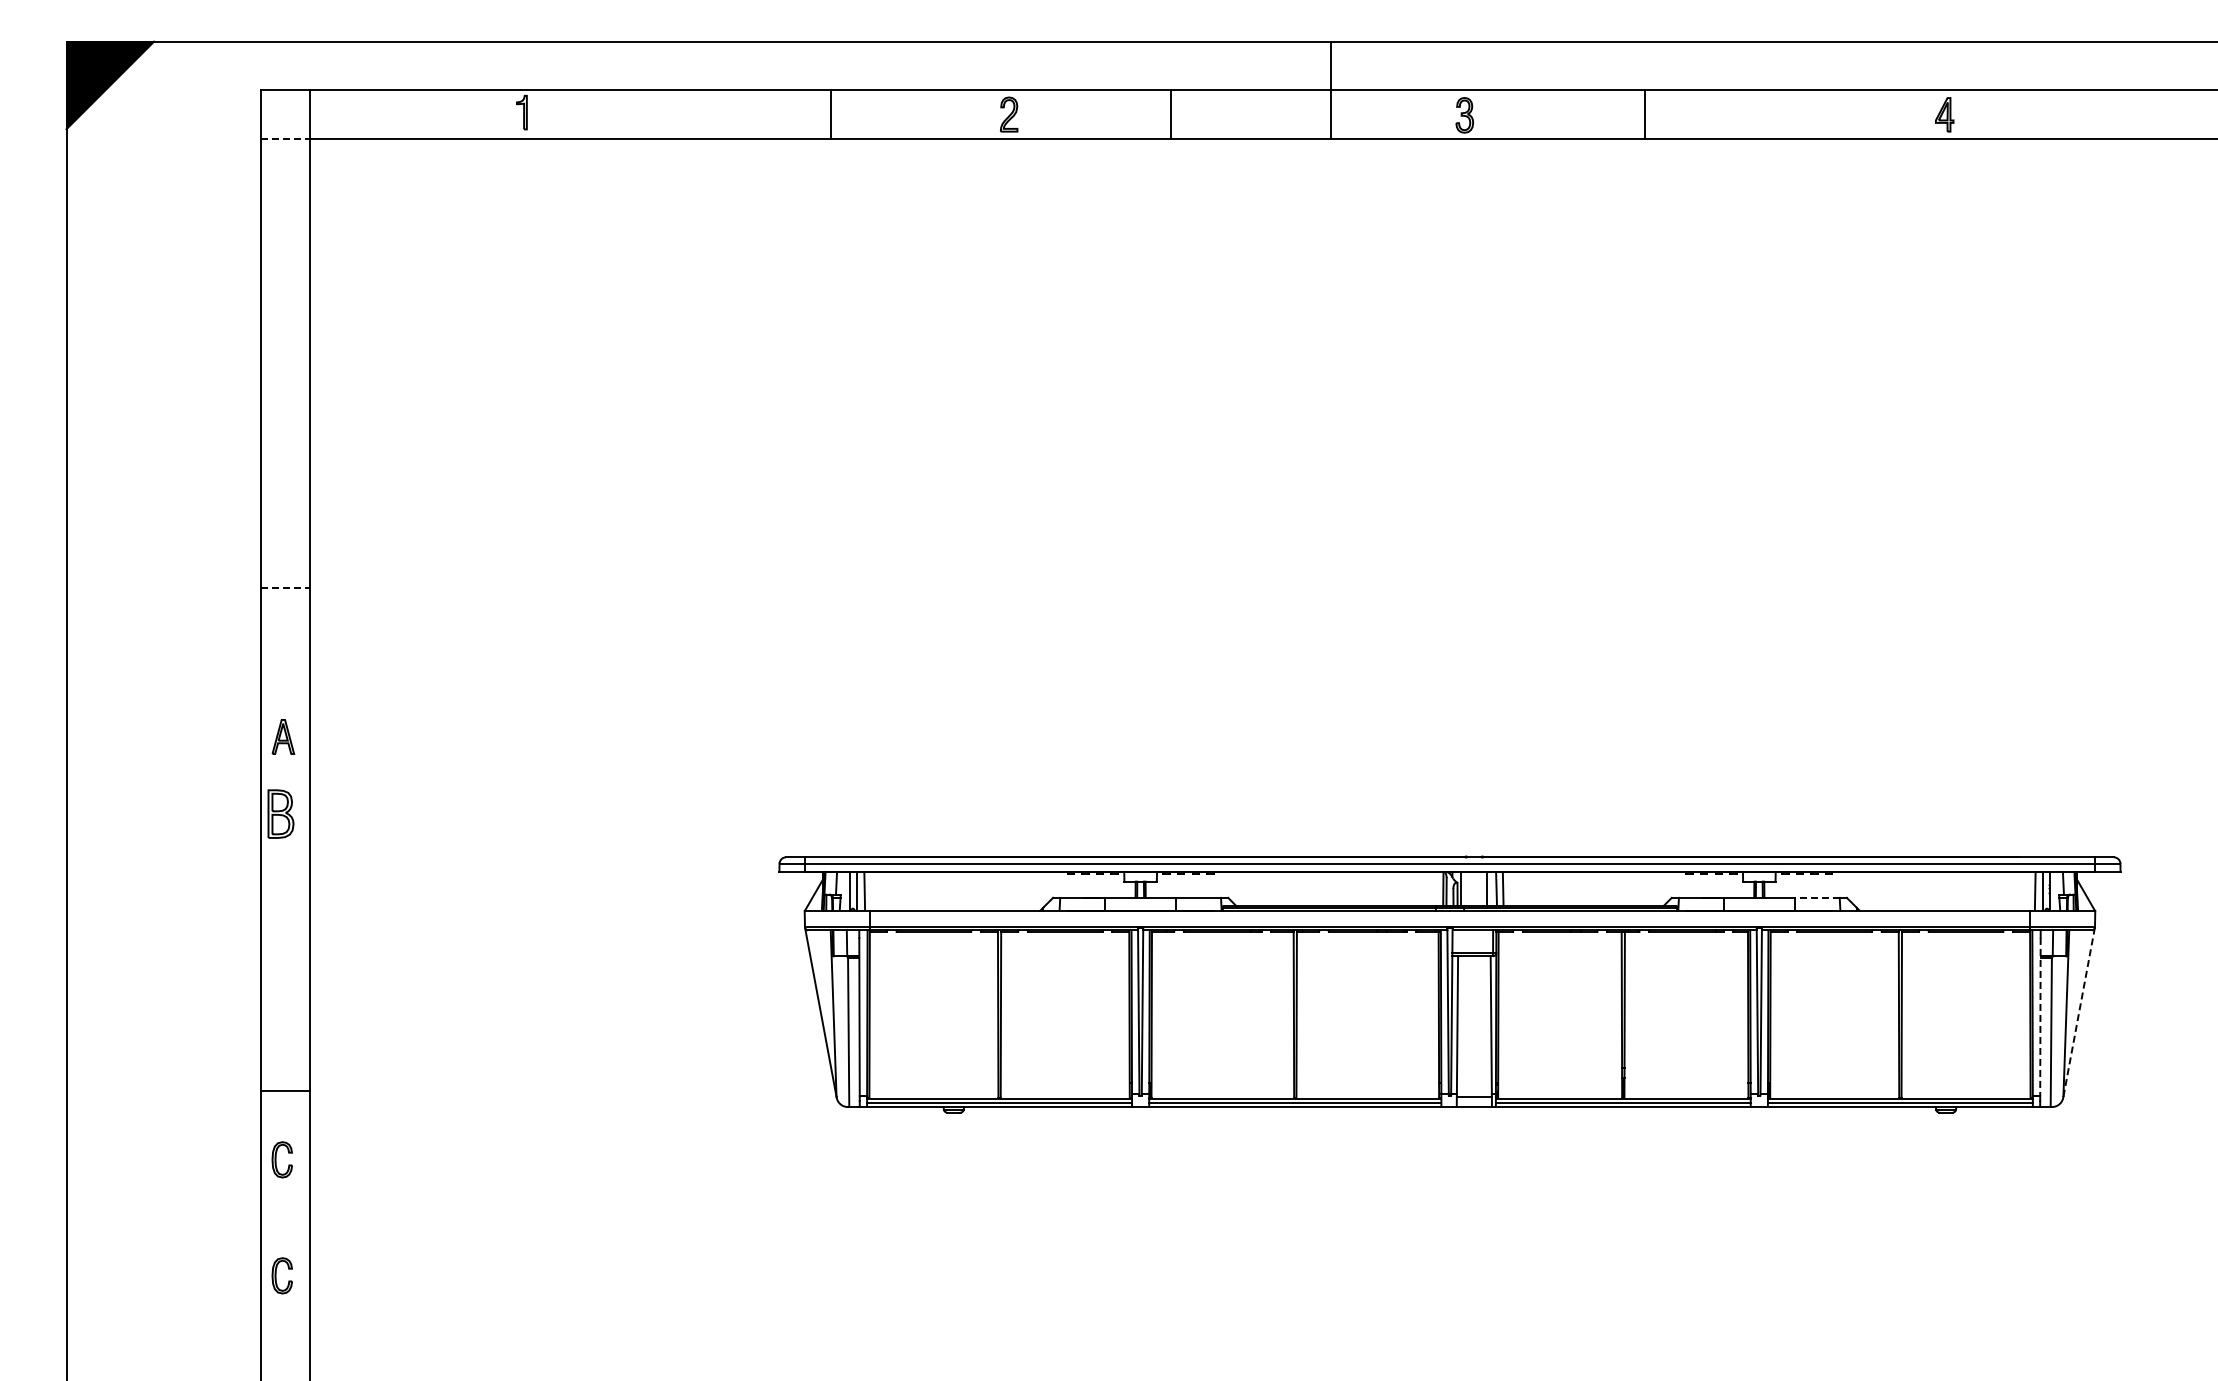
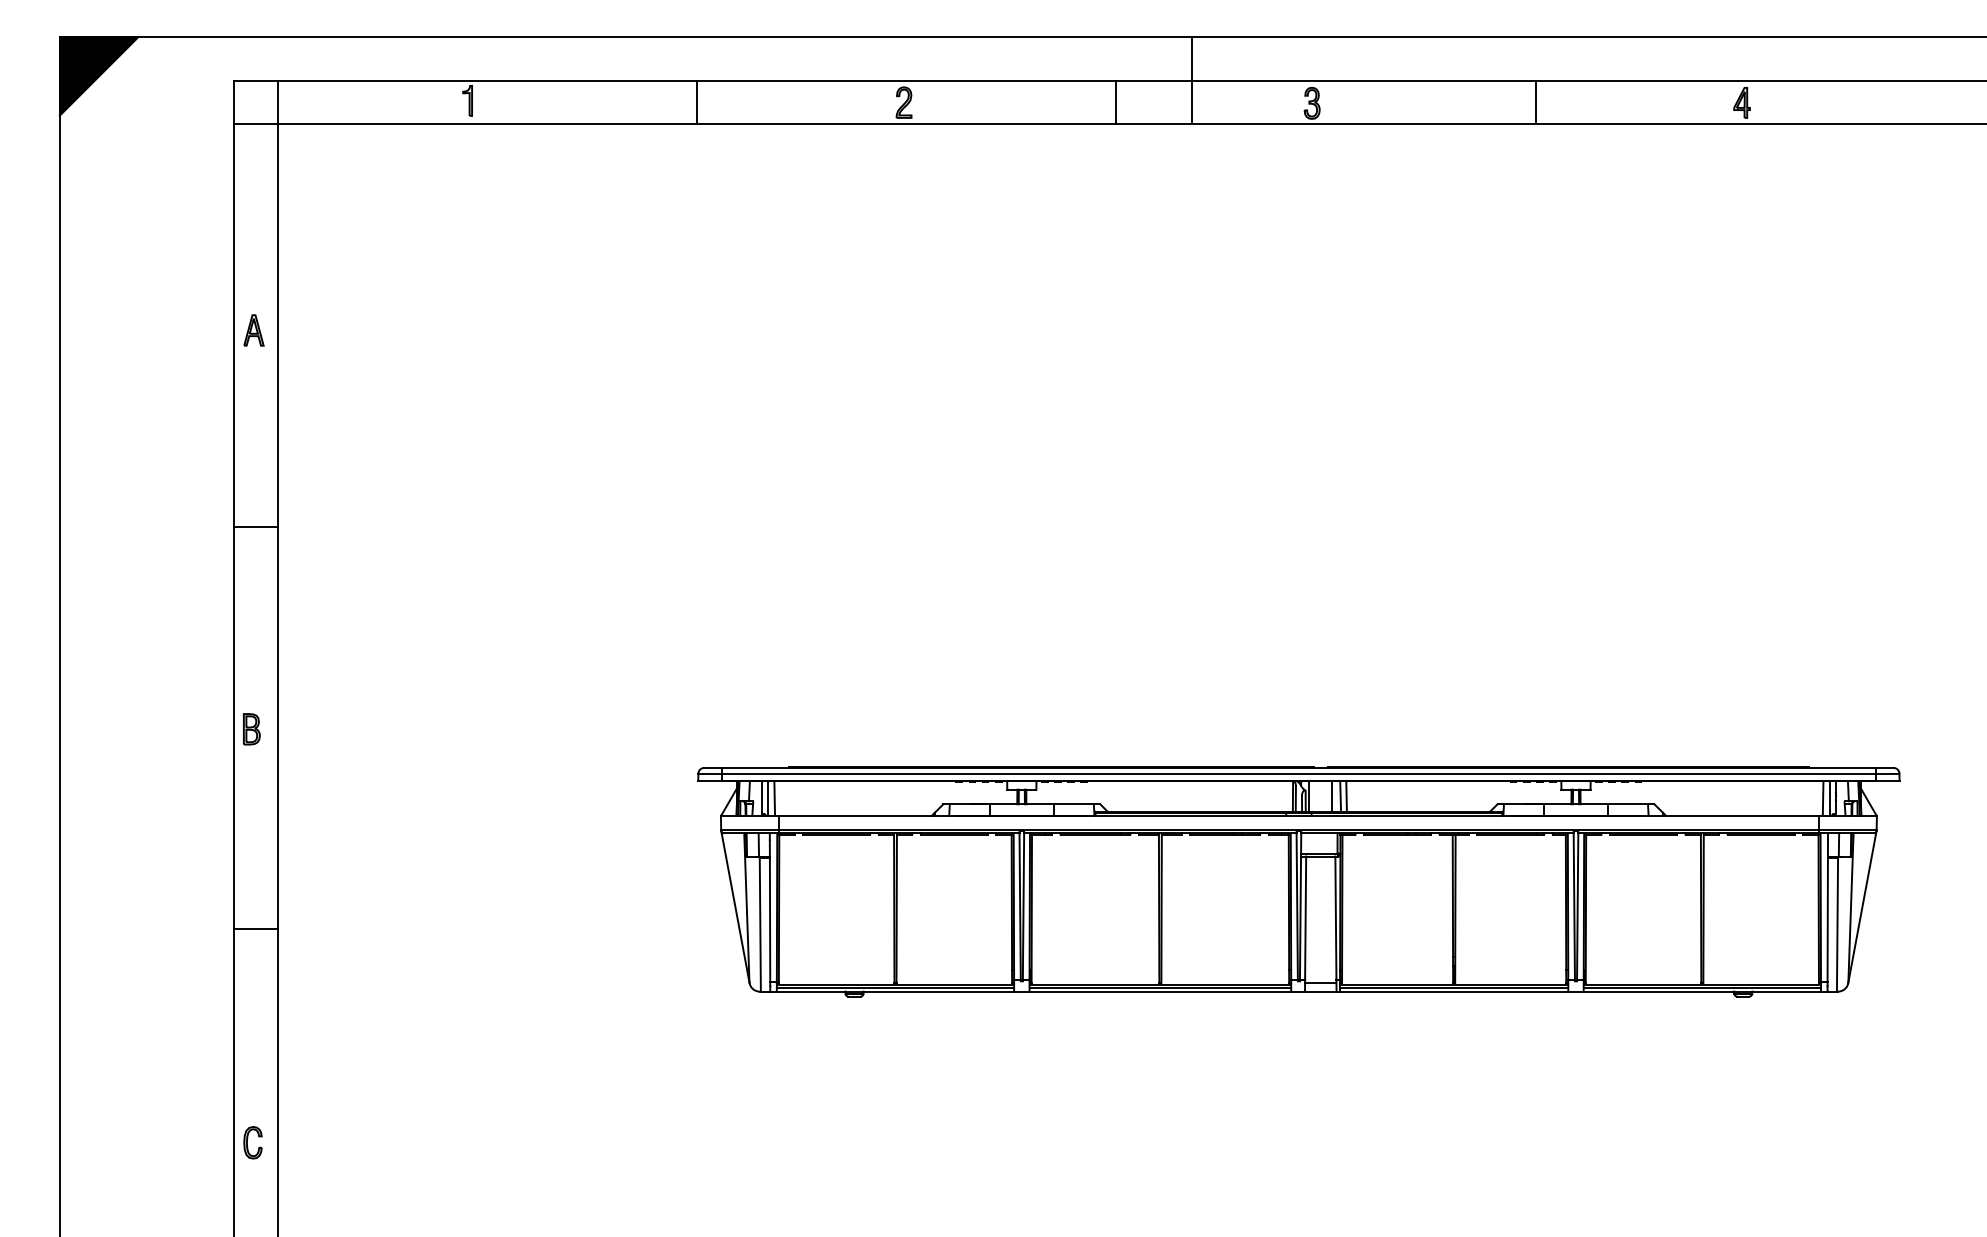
line: (830, 114) -> (696, 102), moved
line: (1171, 114) -> (1116, 102), moved
line: (1645, 114) -> (1535, 102), moved
line: (285, 138) -> (255, 124), dashed -> solid
line: (285, 588) -> (255, 527), dashed -> solid
part: (283, 736) -> (254, 330), moved
part: (280, 814) -> (251, 729), size x0.71
line: (1816, 897) -> (1627, 803), dashed -> solid
line: (2079, 1012) -> (1862, 906), dashed -> solid
line: (2040, 1017) -> (1827, 911), dashed -> solid
line: (285, 1091) -> (255, 929), moved
part: (281, 1159) -> (252, 1038), removed

